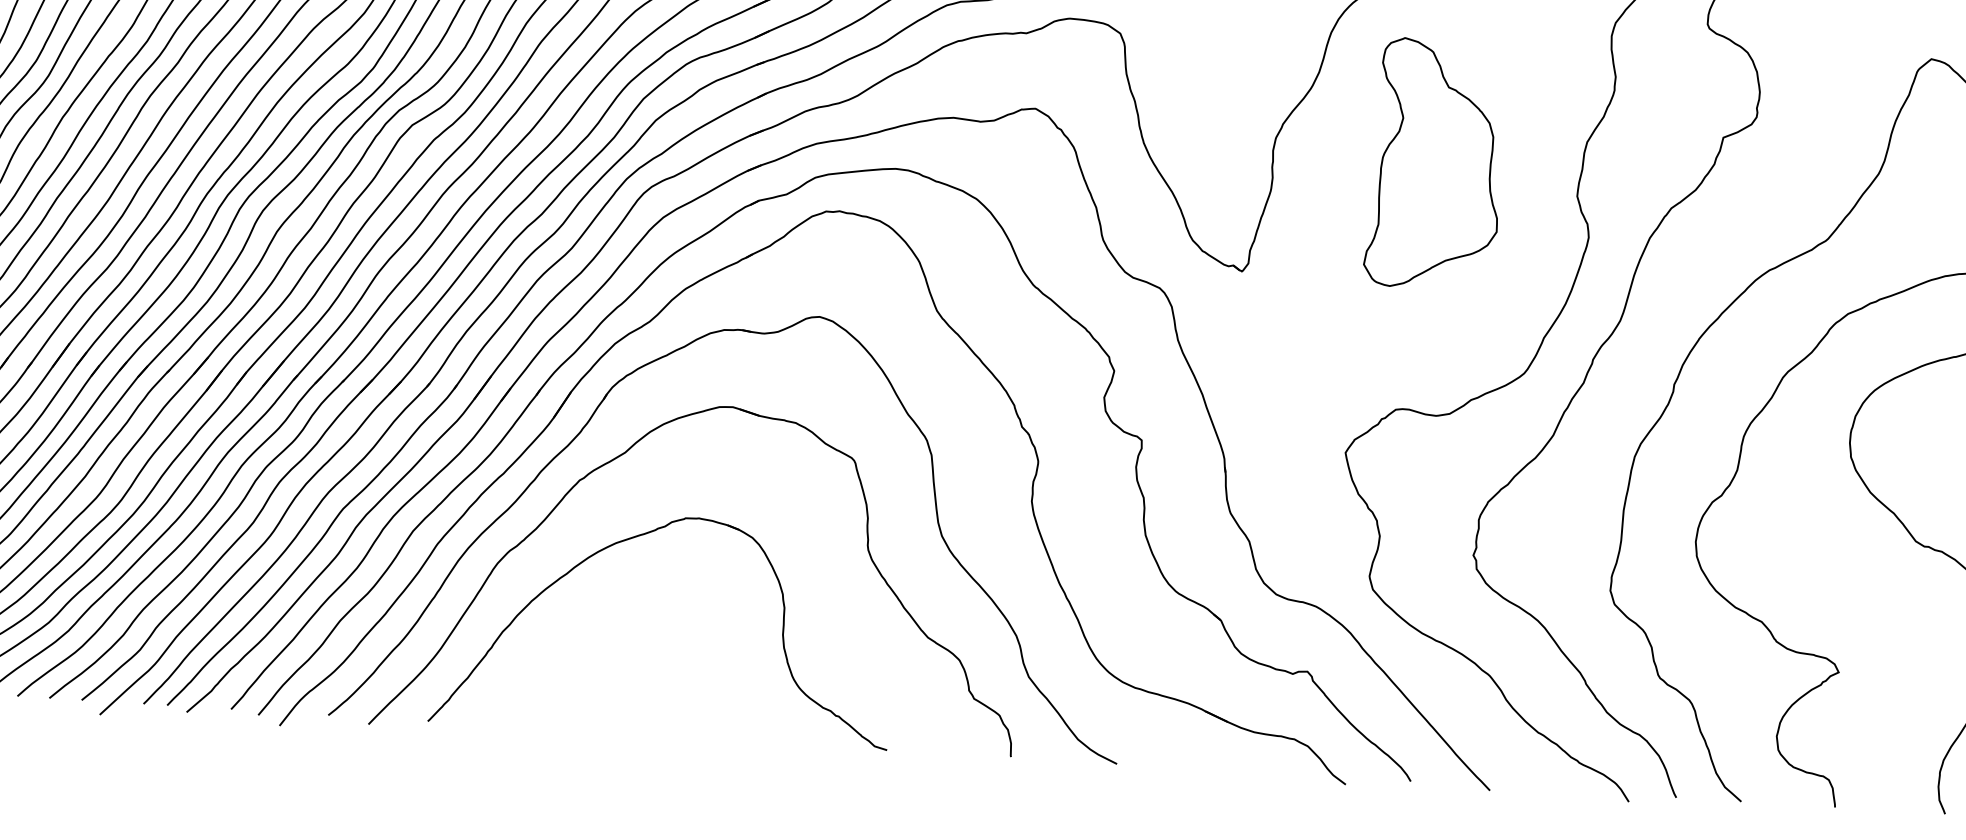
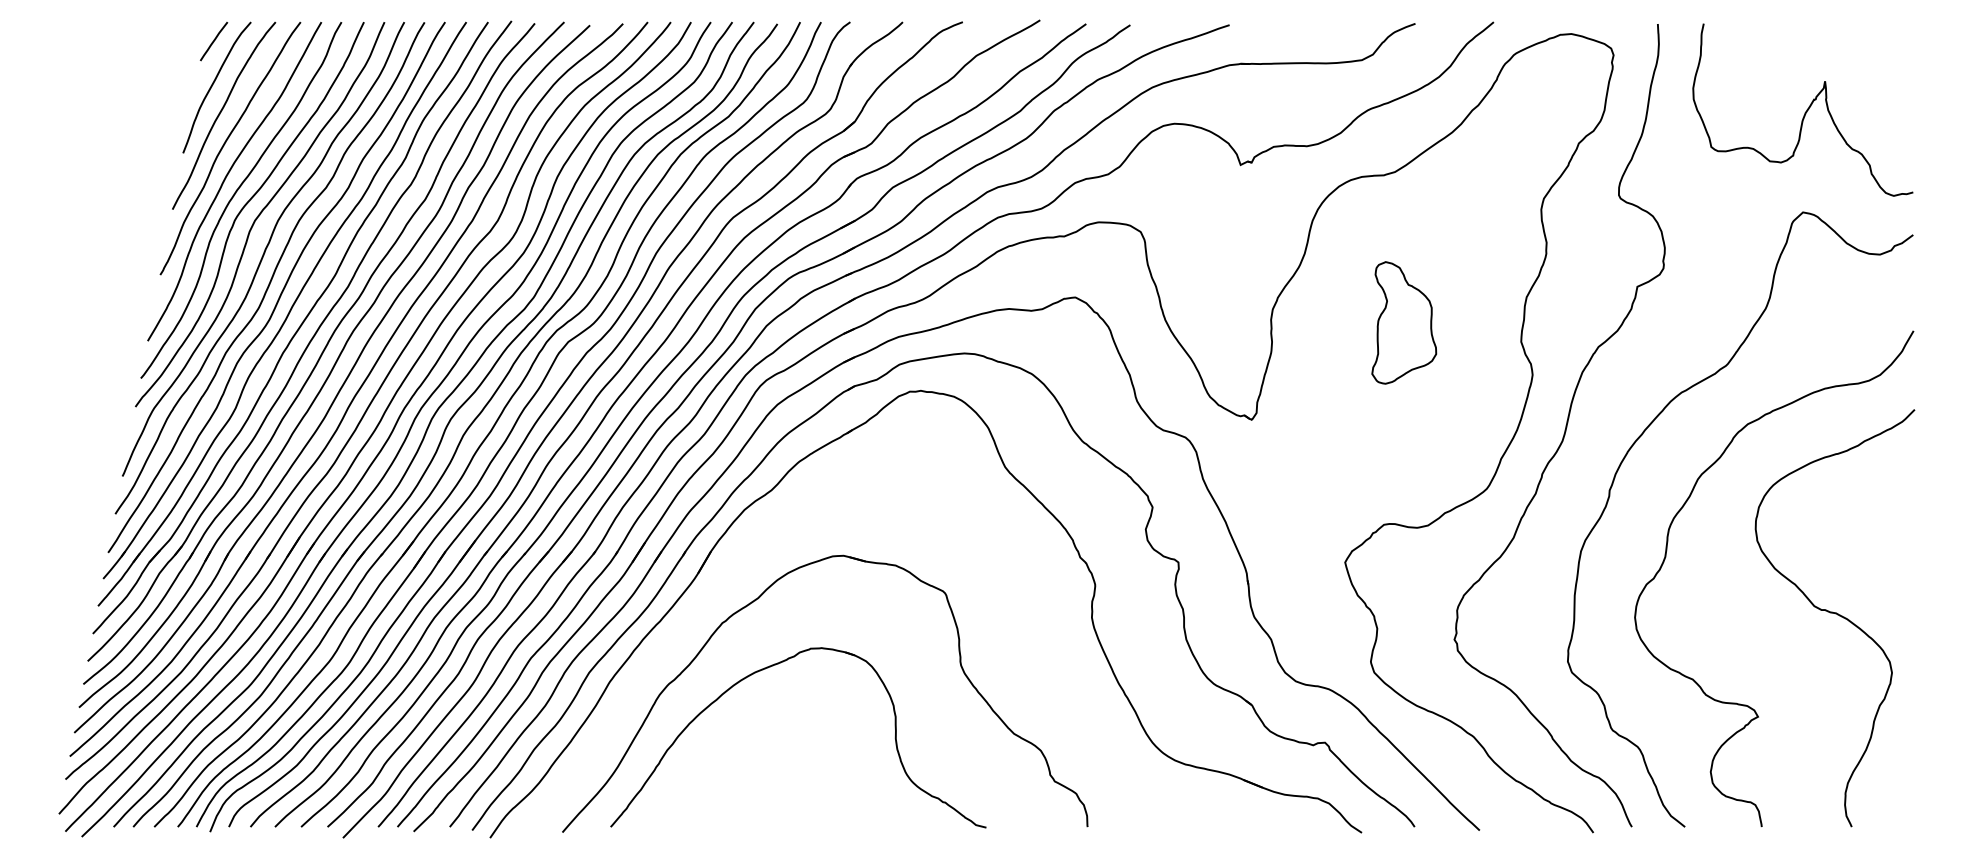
part: (1436, 163) -> (1404, 322), size x0.6
part: (592, 419) -> (729, 572), removed

